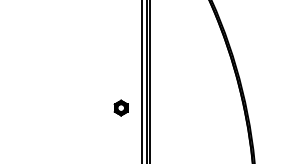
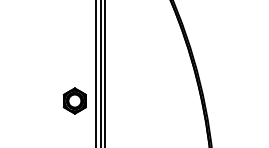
part: (120, 107) -> (74, 100), size x1.67

